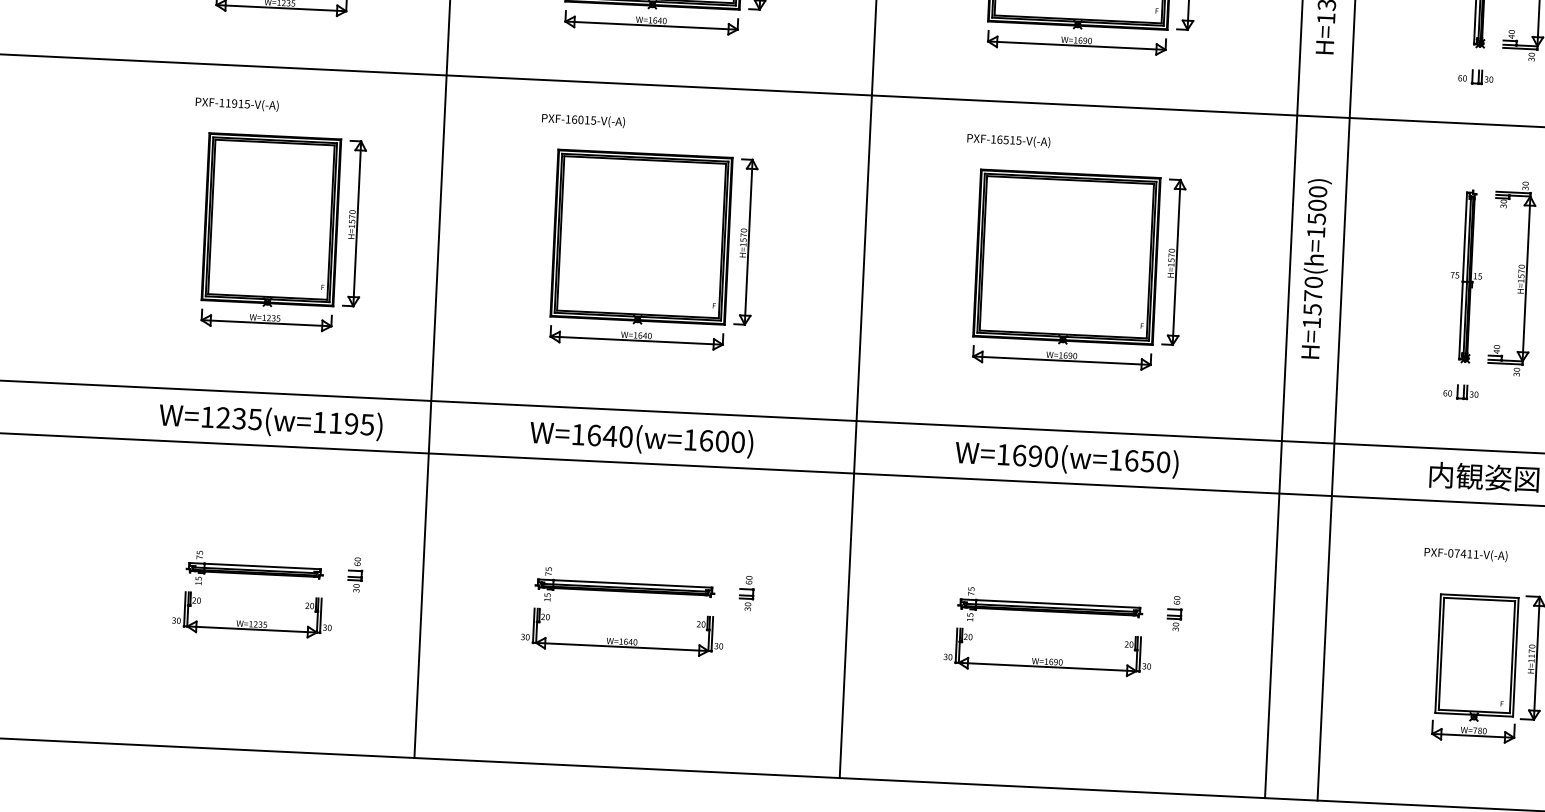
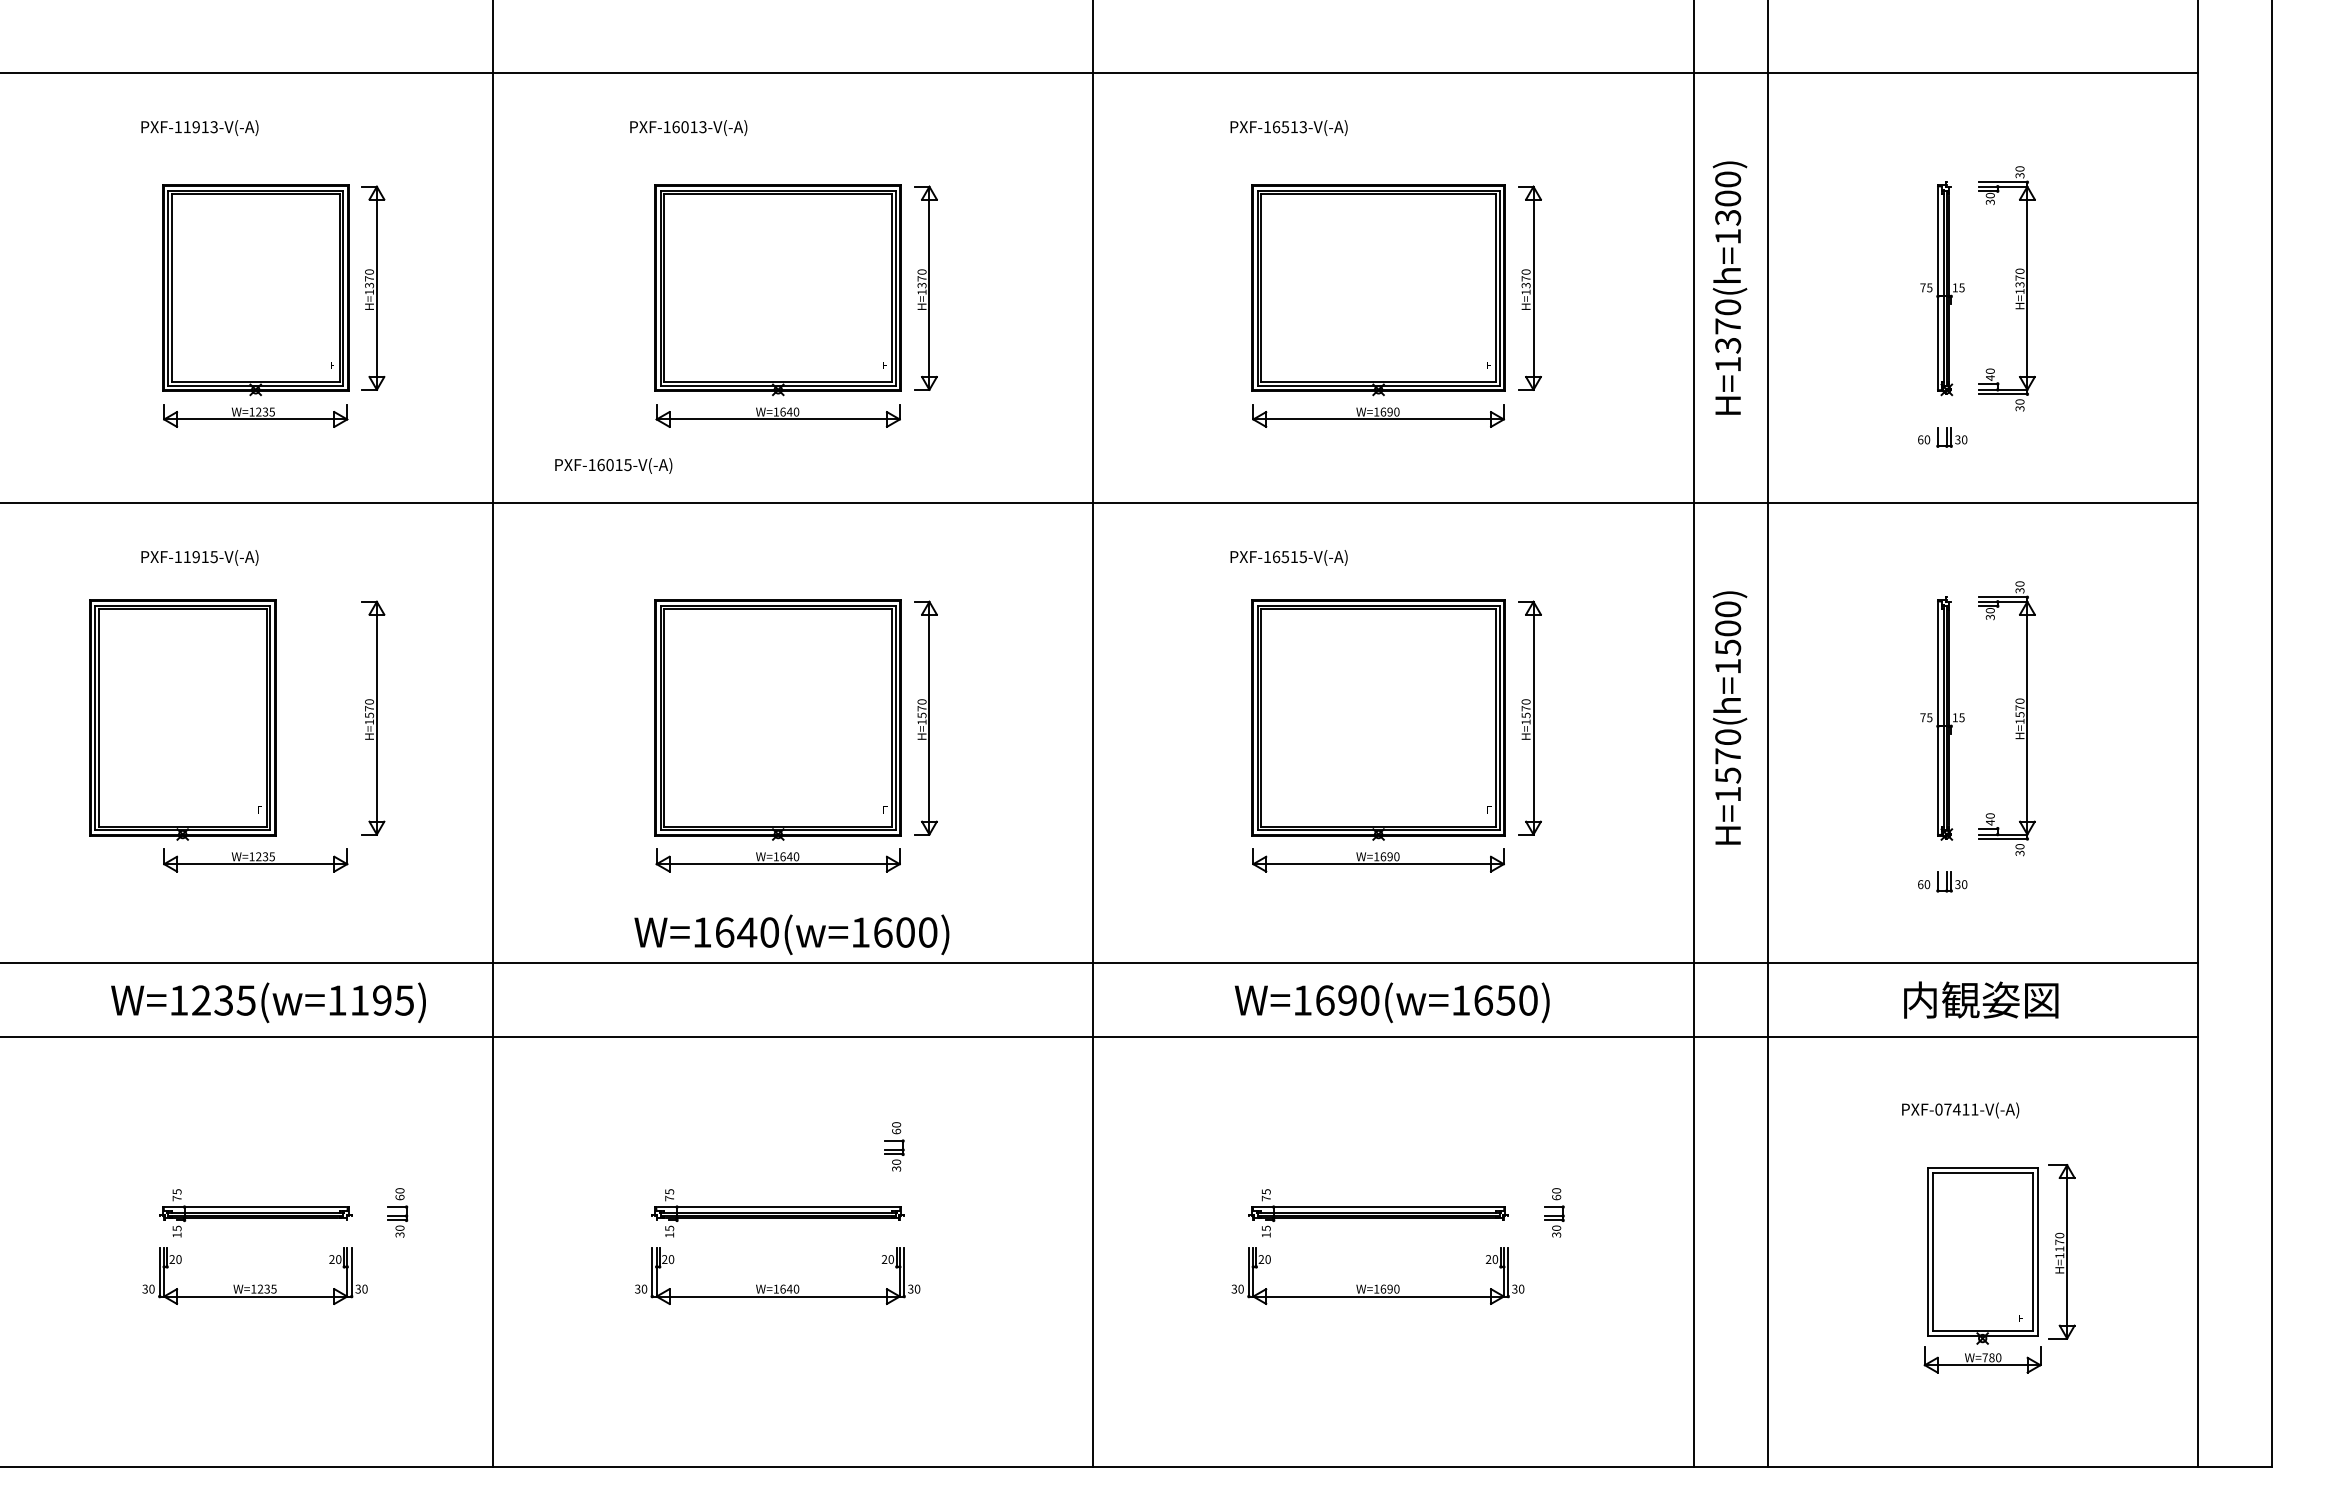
text: (583, 120) -> (613, 465), moved
part: (271, 220) -> (182, 719), moved
text: (641, 439) -> (791, 934), moved
part: (747, 593) -> (894, 1146), moved

